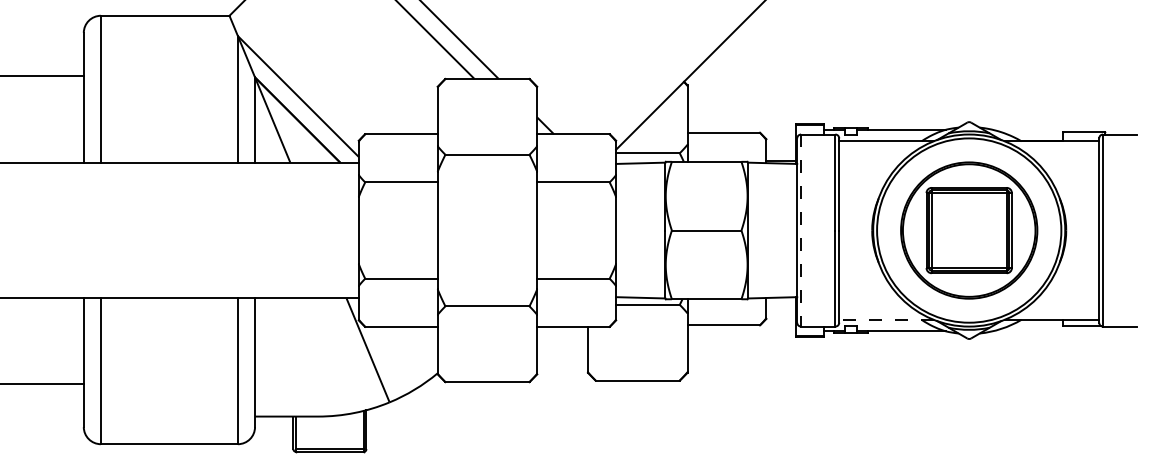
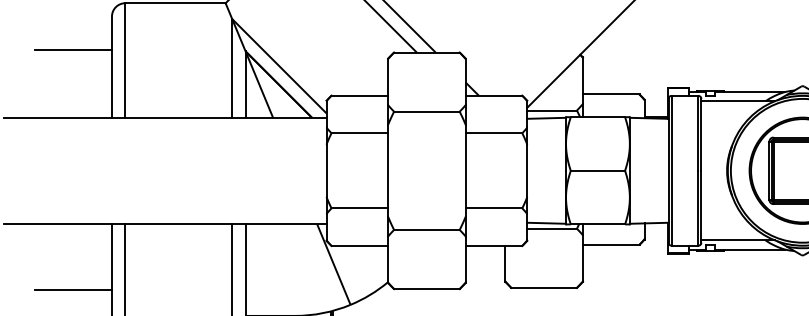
line: (801, 231) -> (671, 171), dashed -> solid
line: (886, 319) -> (738, 240), dashed -> solid

